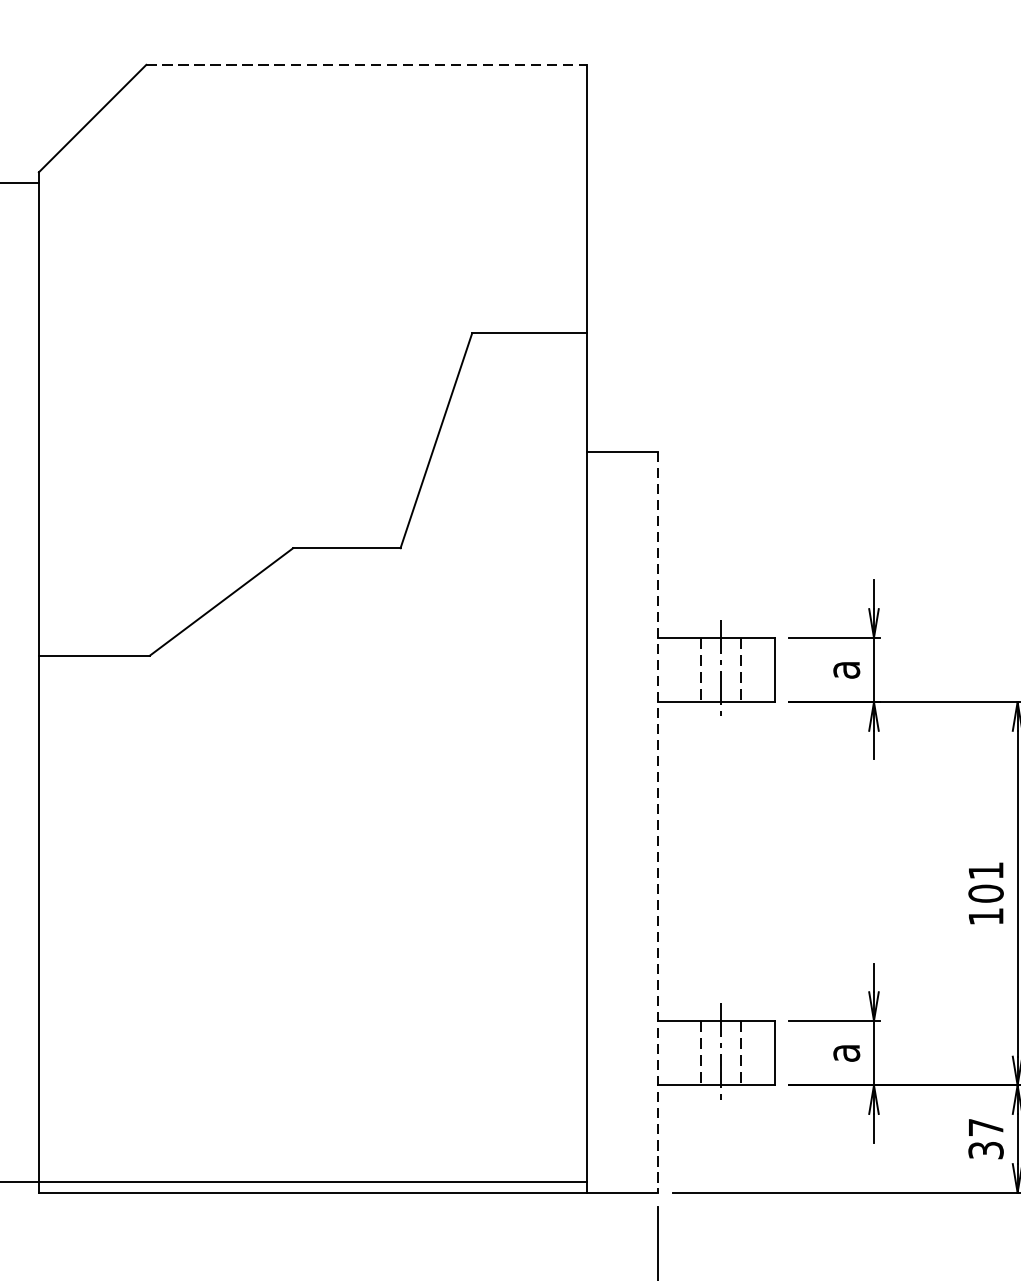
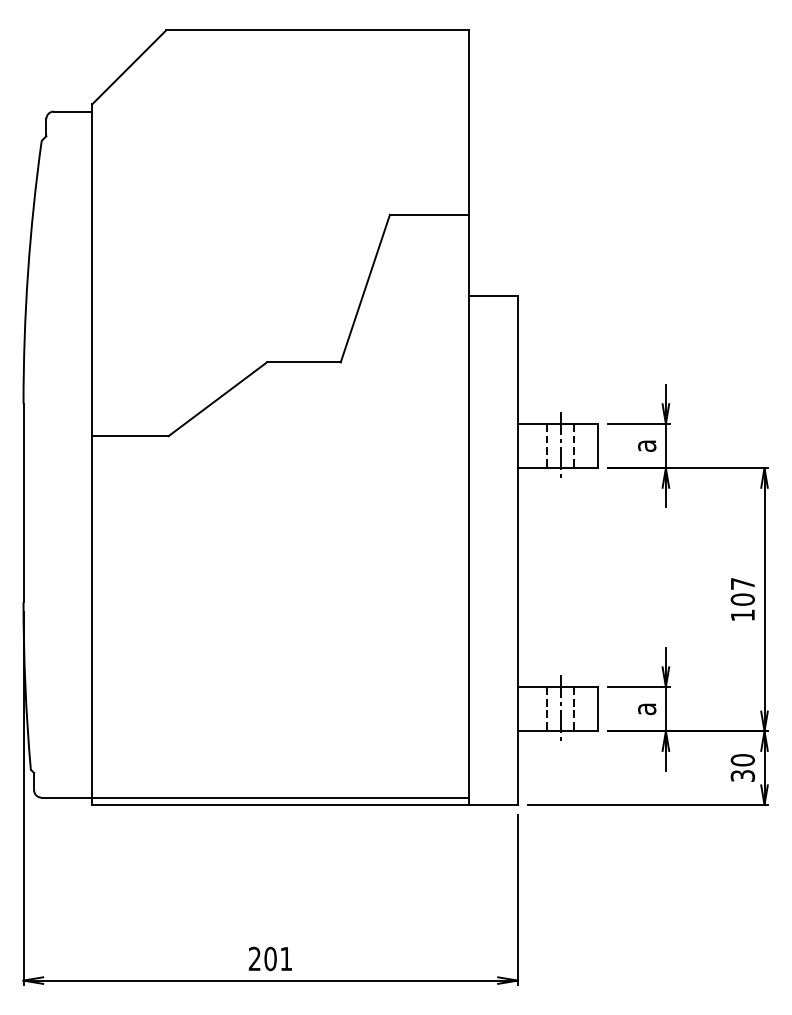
line: (366, 64) -> (317, 30), dashed -> solid
line: (657, 822) -> (517, 550), dashed -> solid
text: (985, 870) -> (742, 583), 101 -> 107
text: (985, 1127) -> (742, 760), 37 -> 30

